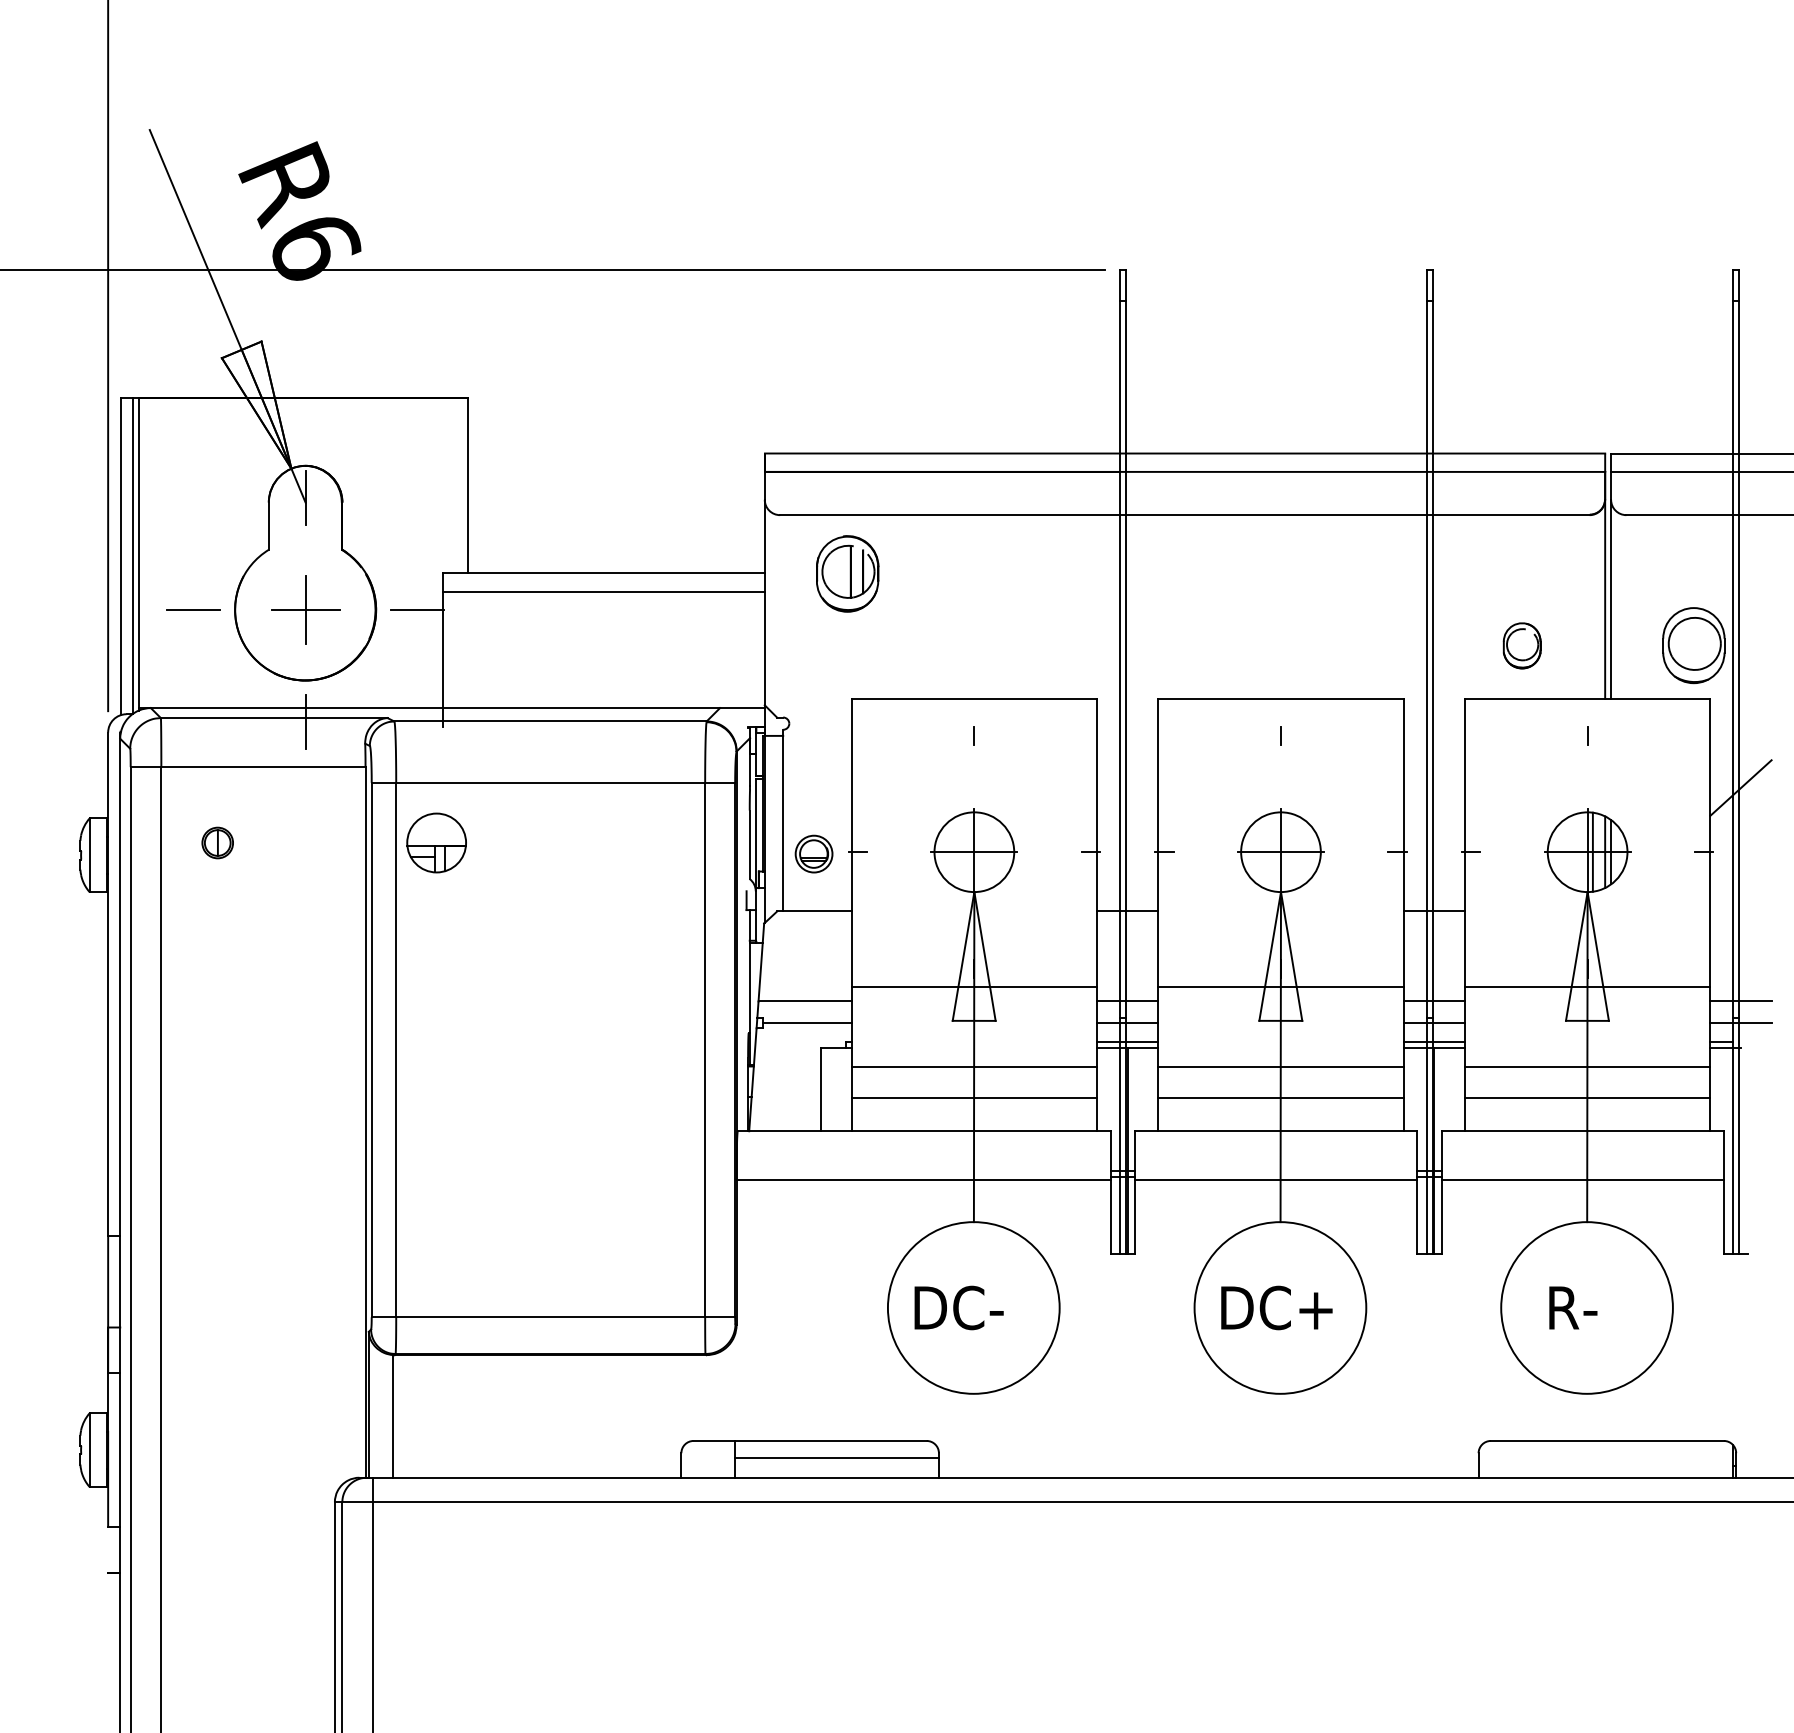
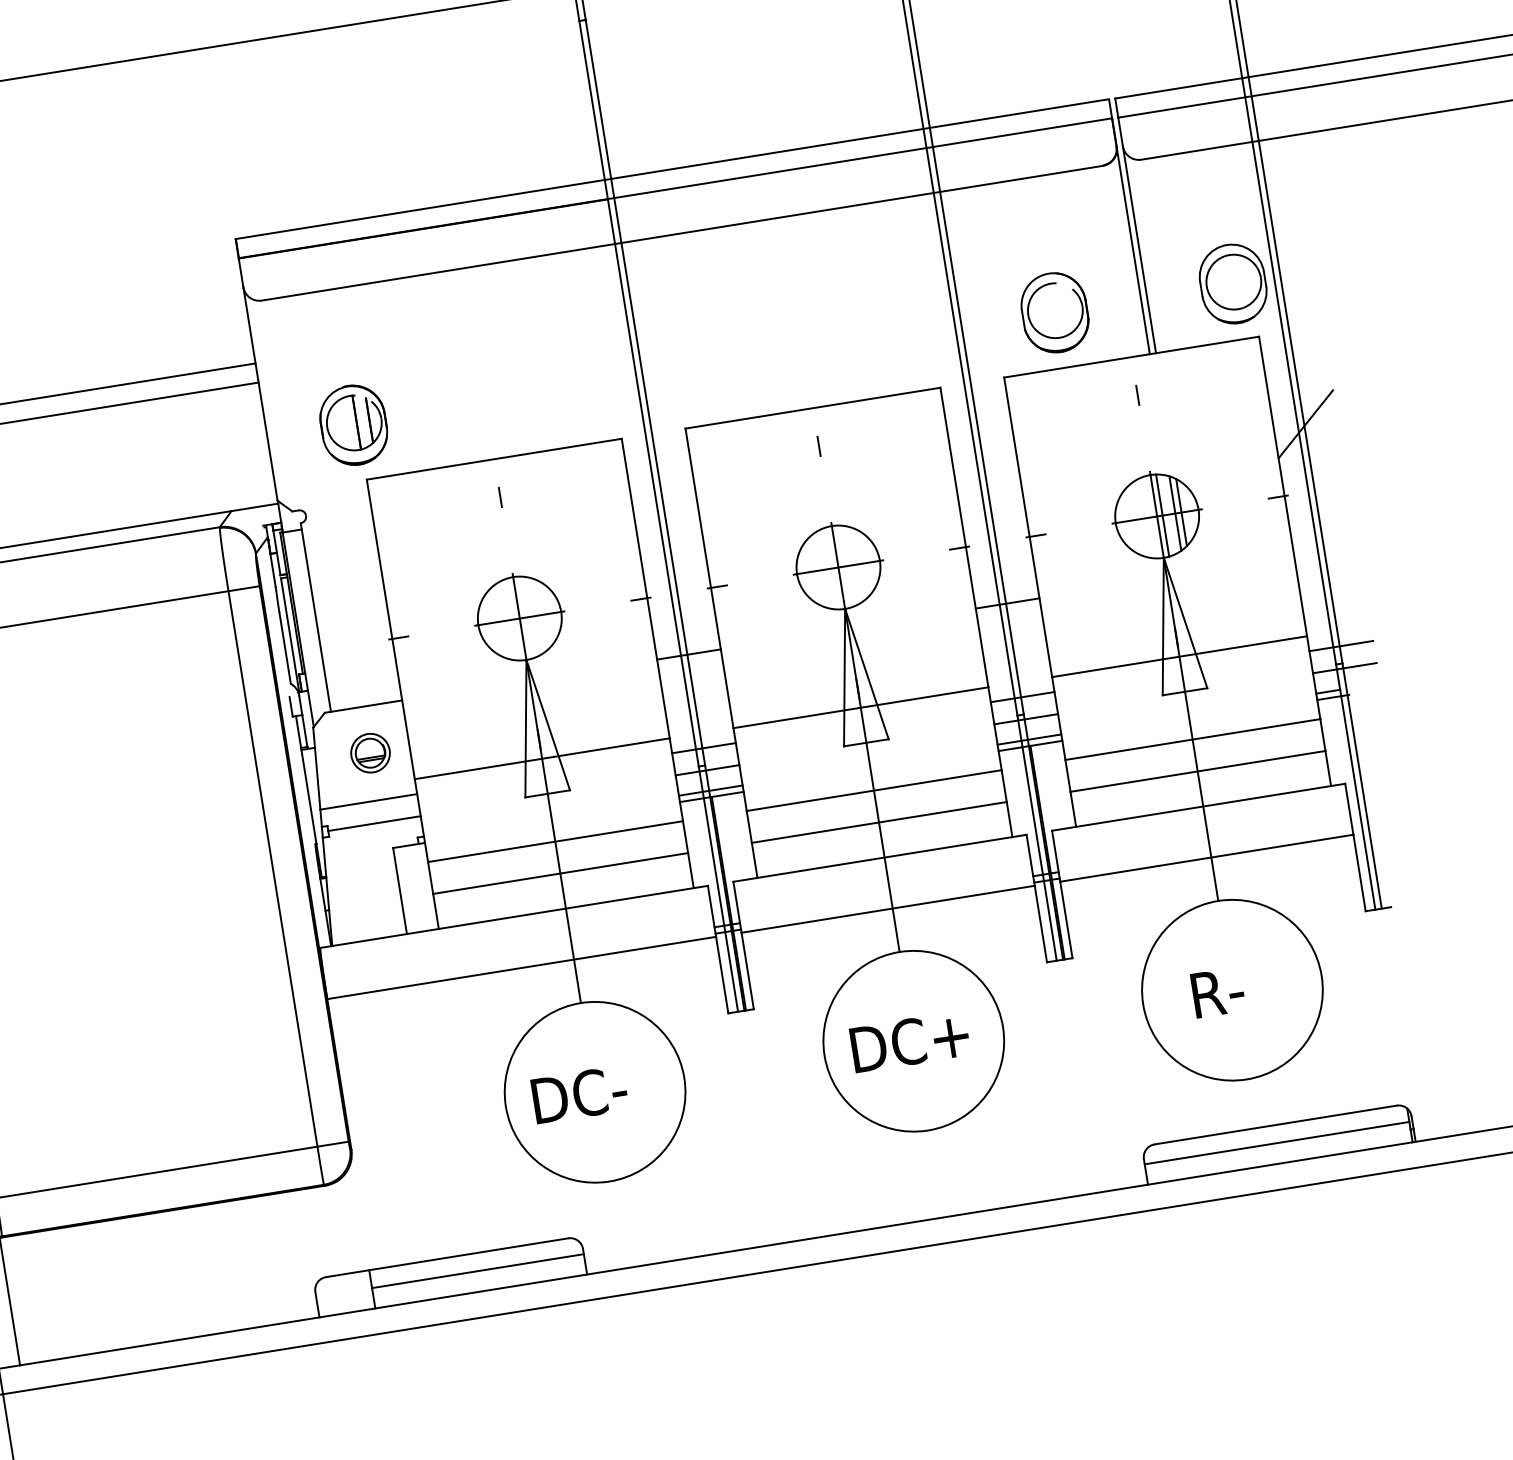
part: (847, 573) -> (353, 424), moved
part: (1521, 645) -> (1054, 312), size x1.67
part: (813, 853) -> (369, 752), moved
line: (1605, 1458) -> (1276, 1143), added

